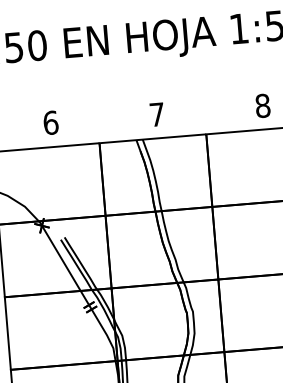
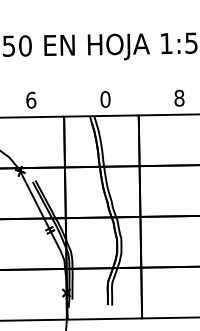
text: (157, 114) -> (105, 99), 7 -> 0

